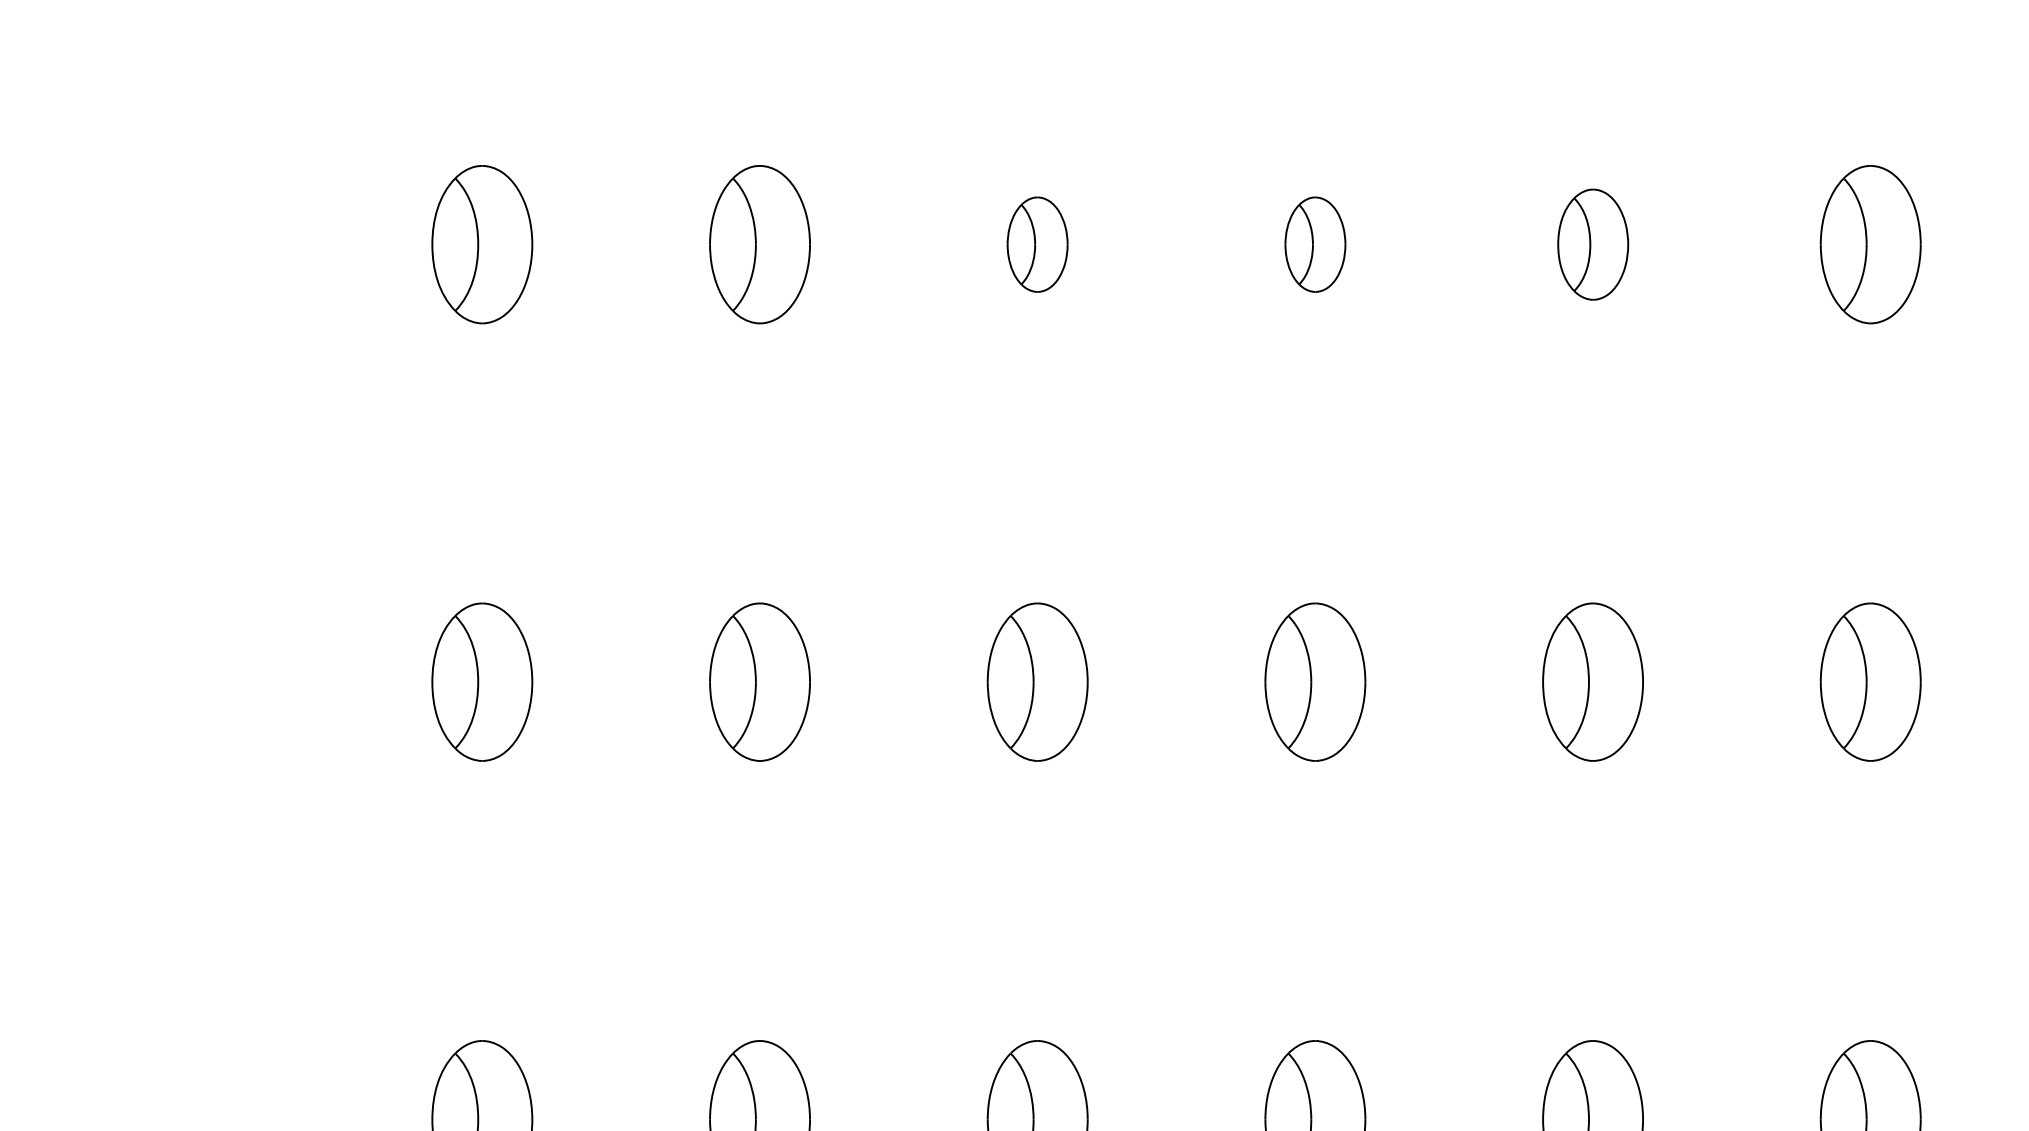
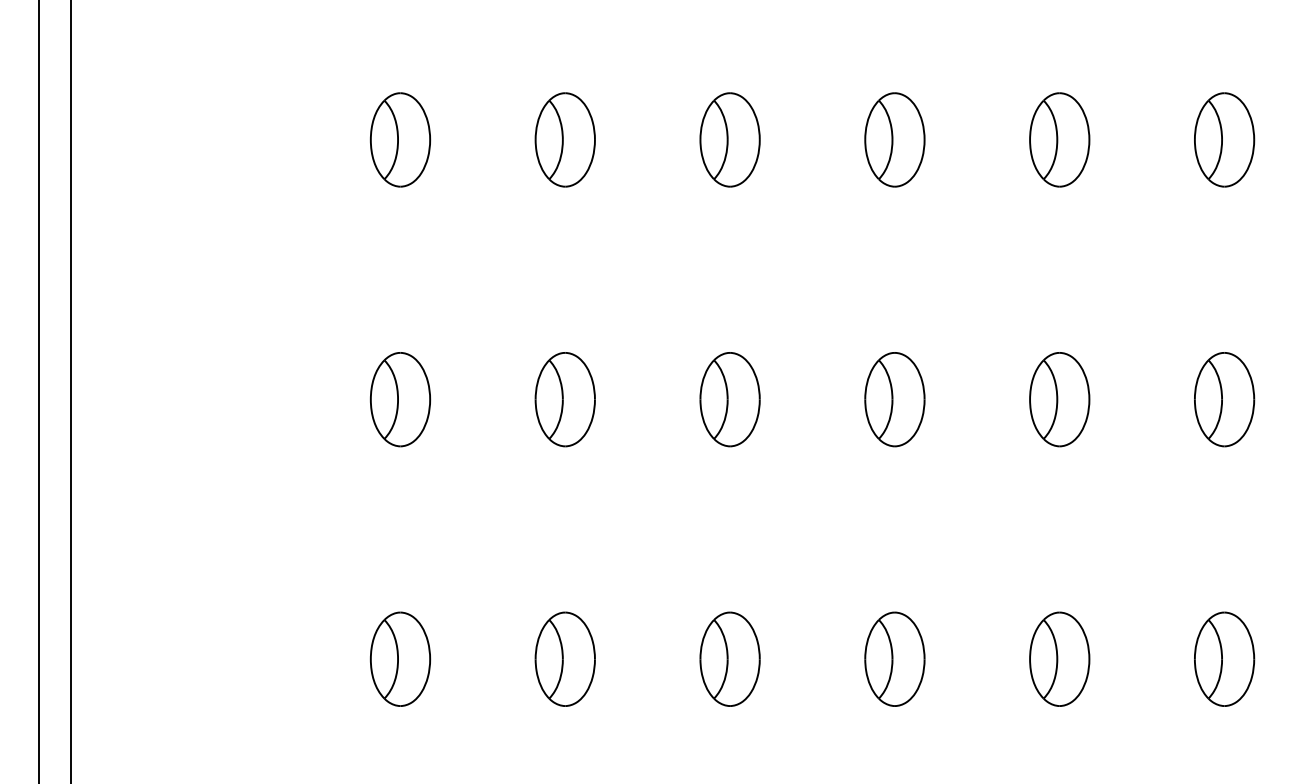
part: (1036, 243) -> (729, 139), size x1.67
part: (1314, 243) -> (894, 139), size x1.67
part: (1592, 243) -> (1059, 139), size x1.43

